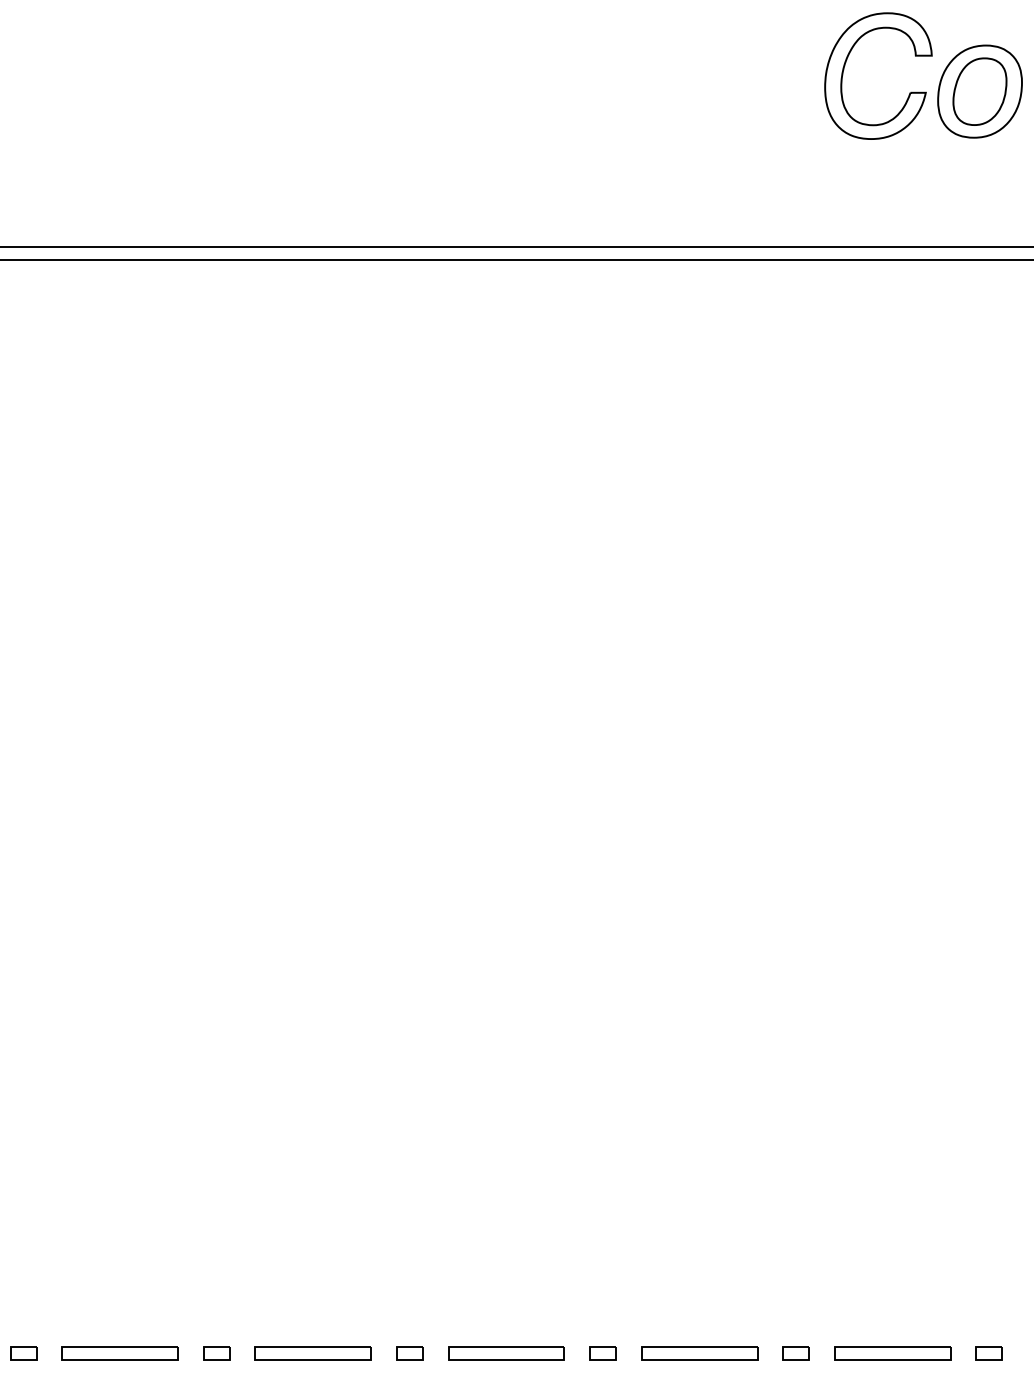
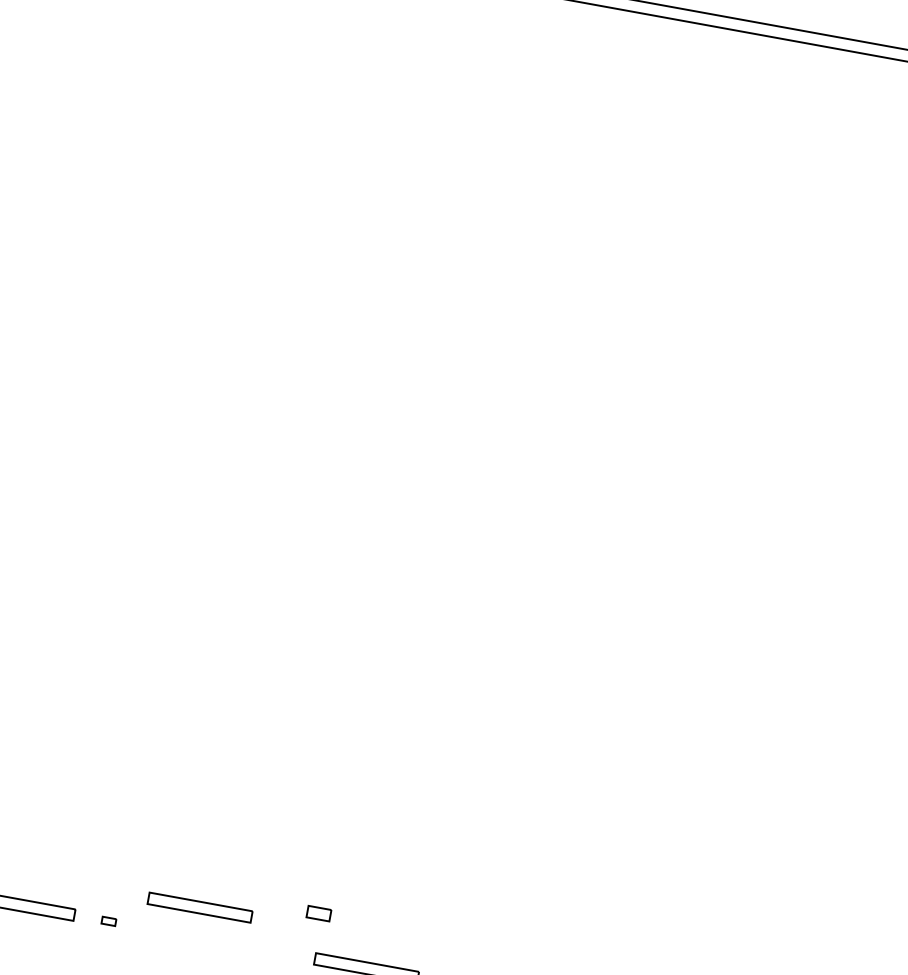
part: (216, 1353) -> (108, 921), size x0.6
part: (312, 1353) -> (199, 907), moved
part: (409, 1353) -> (318, 913), moved

